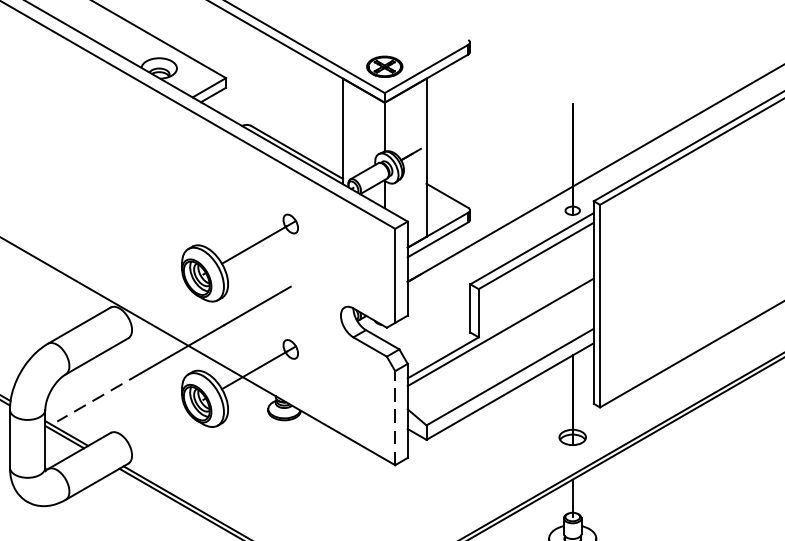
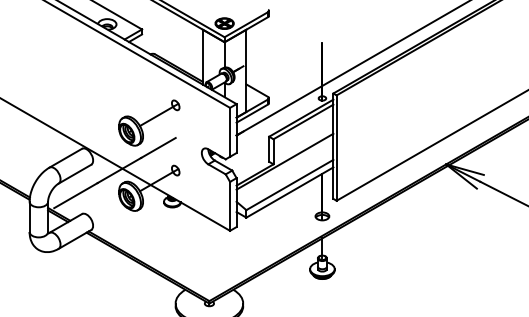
line: (98, 397) -> (75, 195), dashed -> solid
line: (396, 416) -> (230, 205), dashed -> solid

